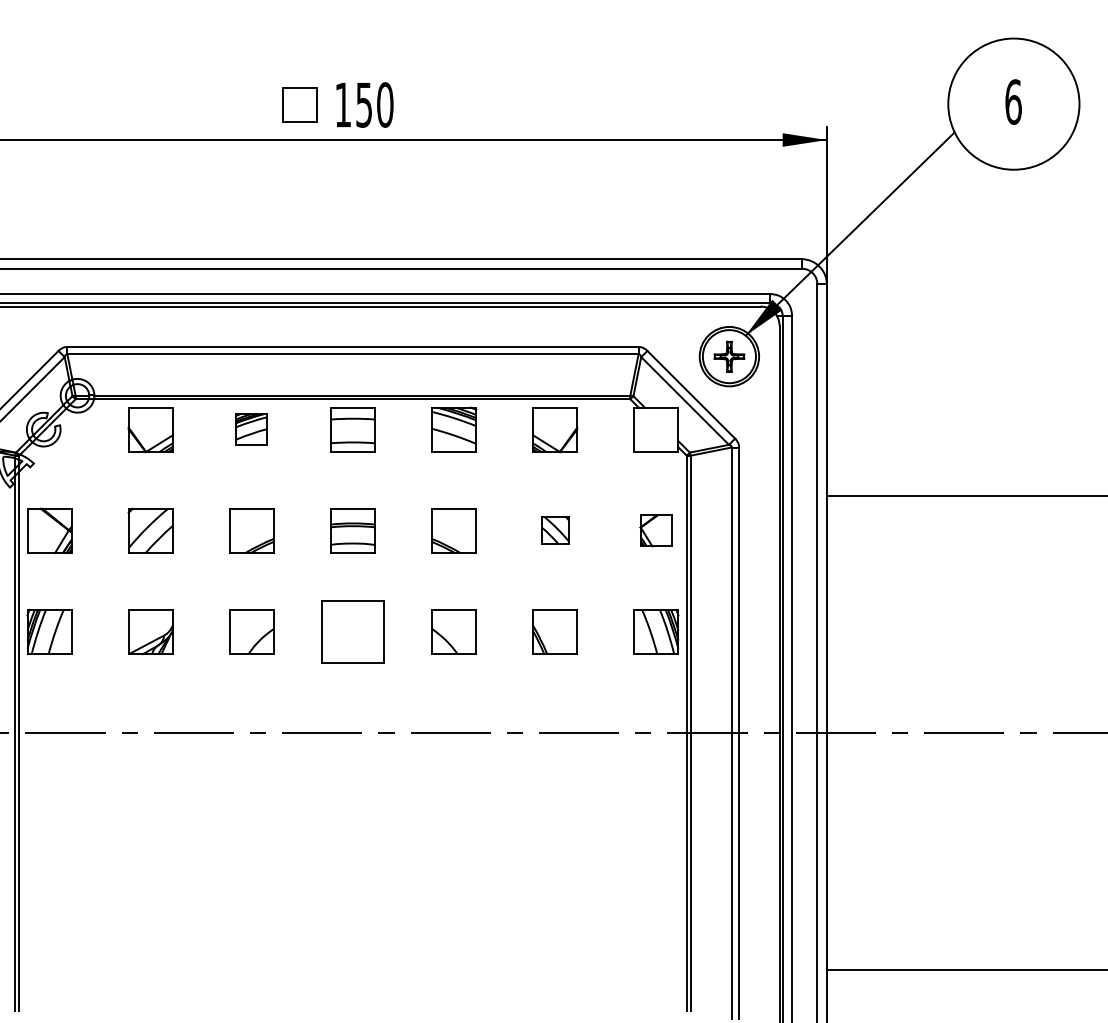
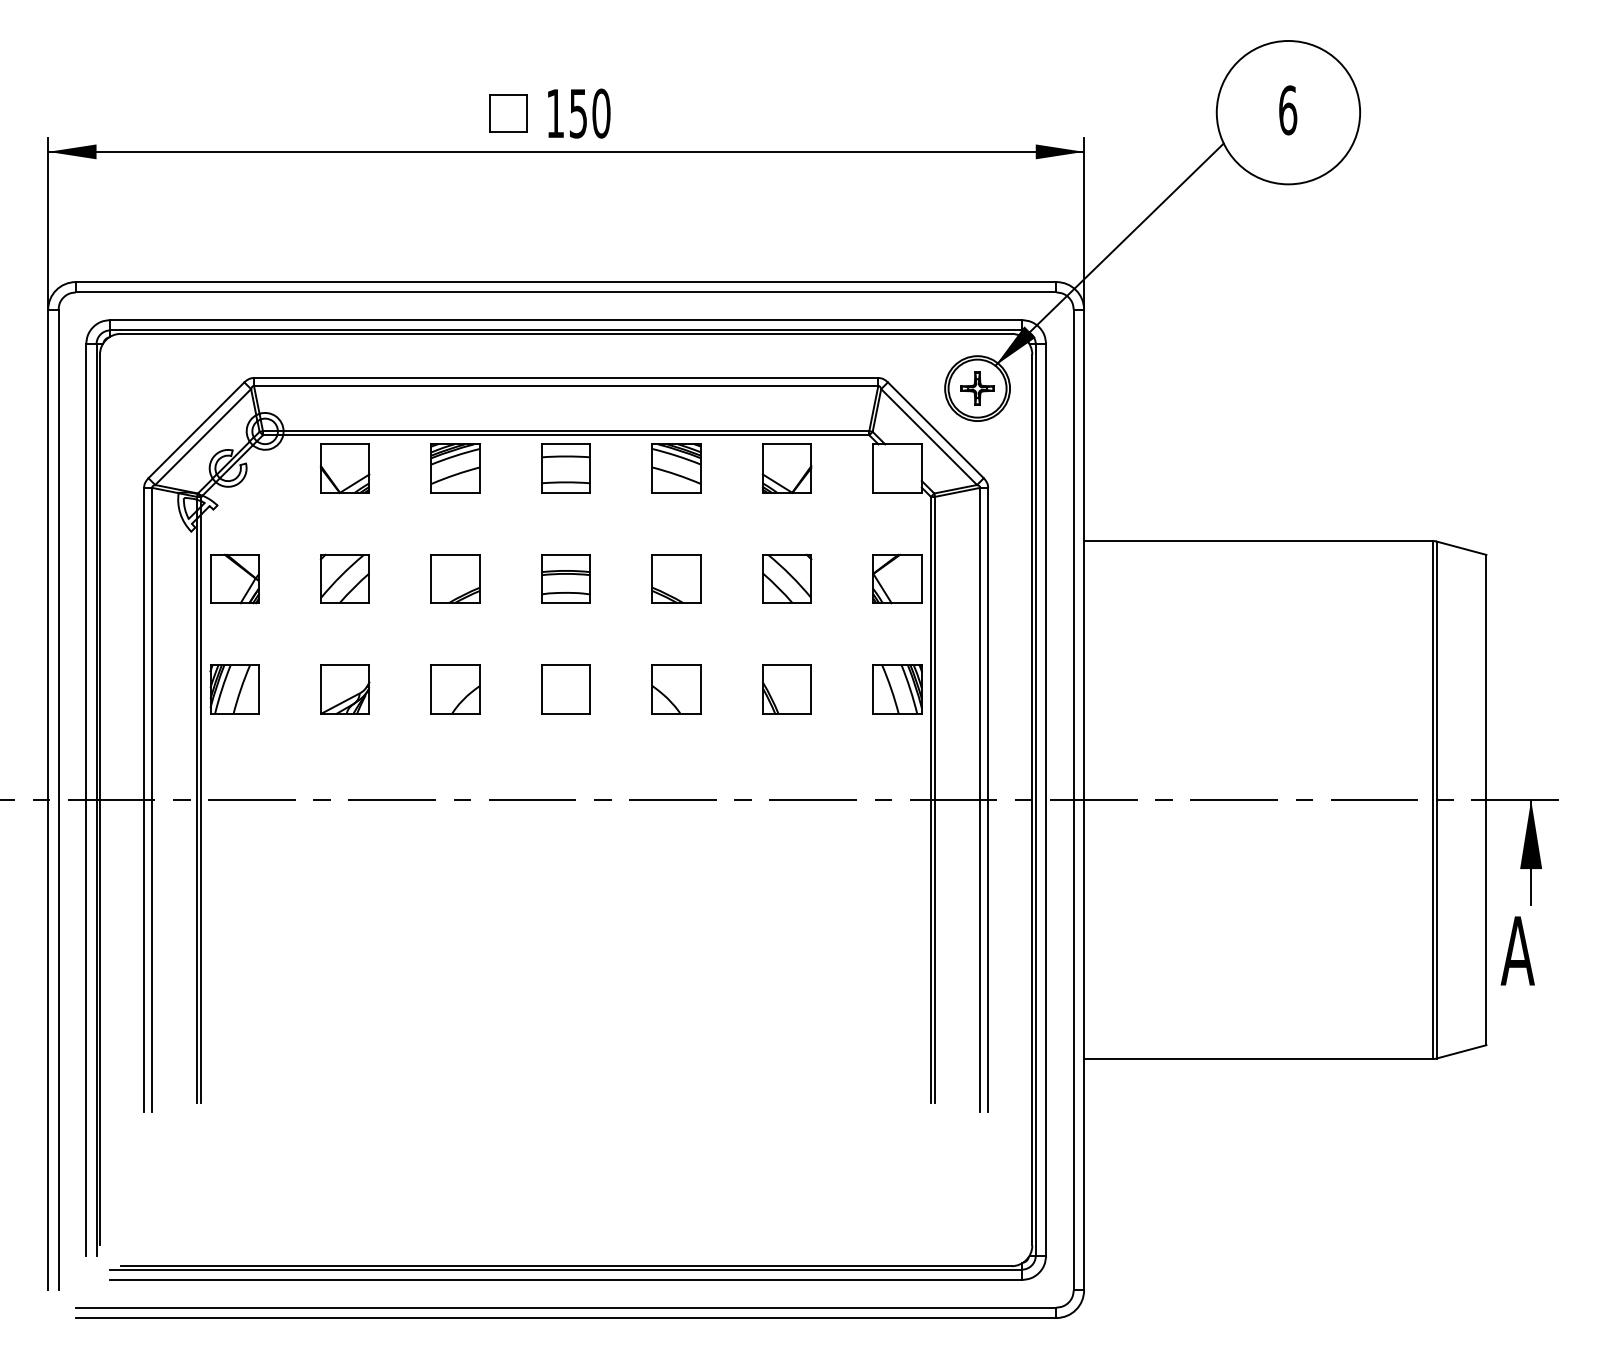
part: (251, 429) -> (455, 468), size x1.43
part: (555, 530) -> (787, 578), size x1.67
part: (656, 530) -> (897, 578), size x1.43
part: (352, 631) -> (565, 689), size x0.71

